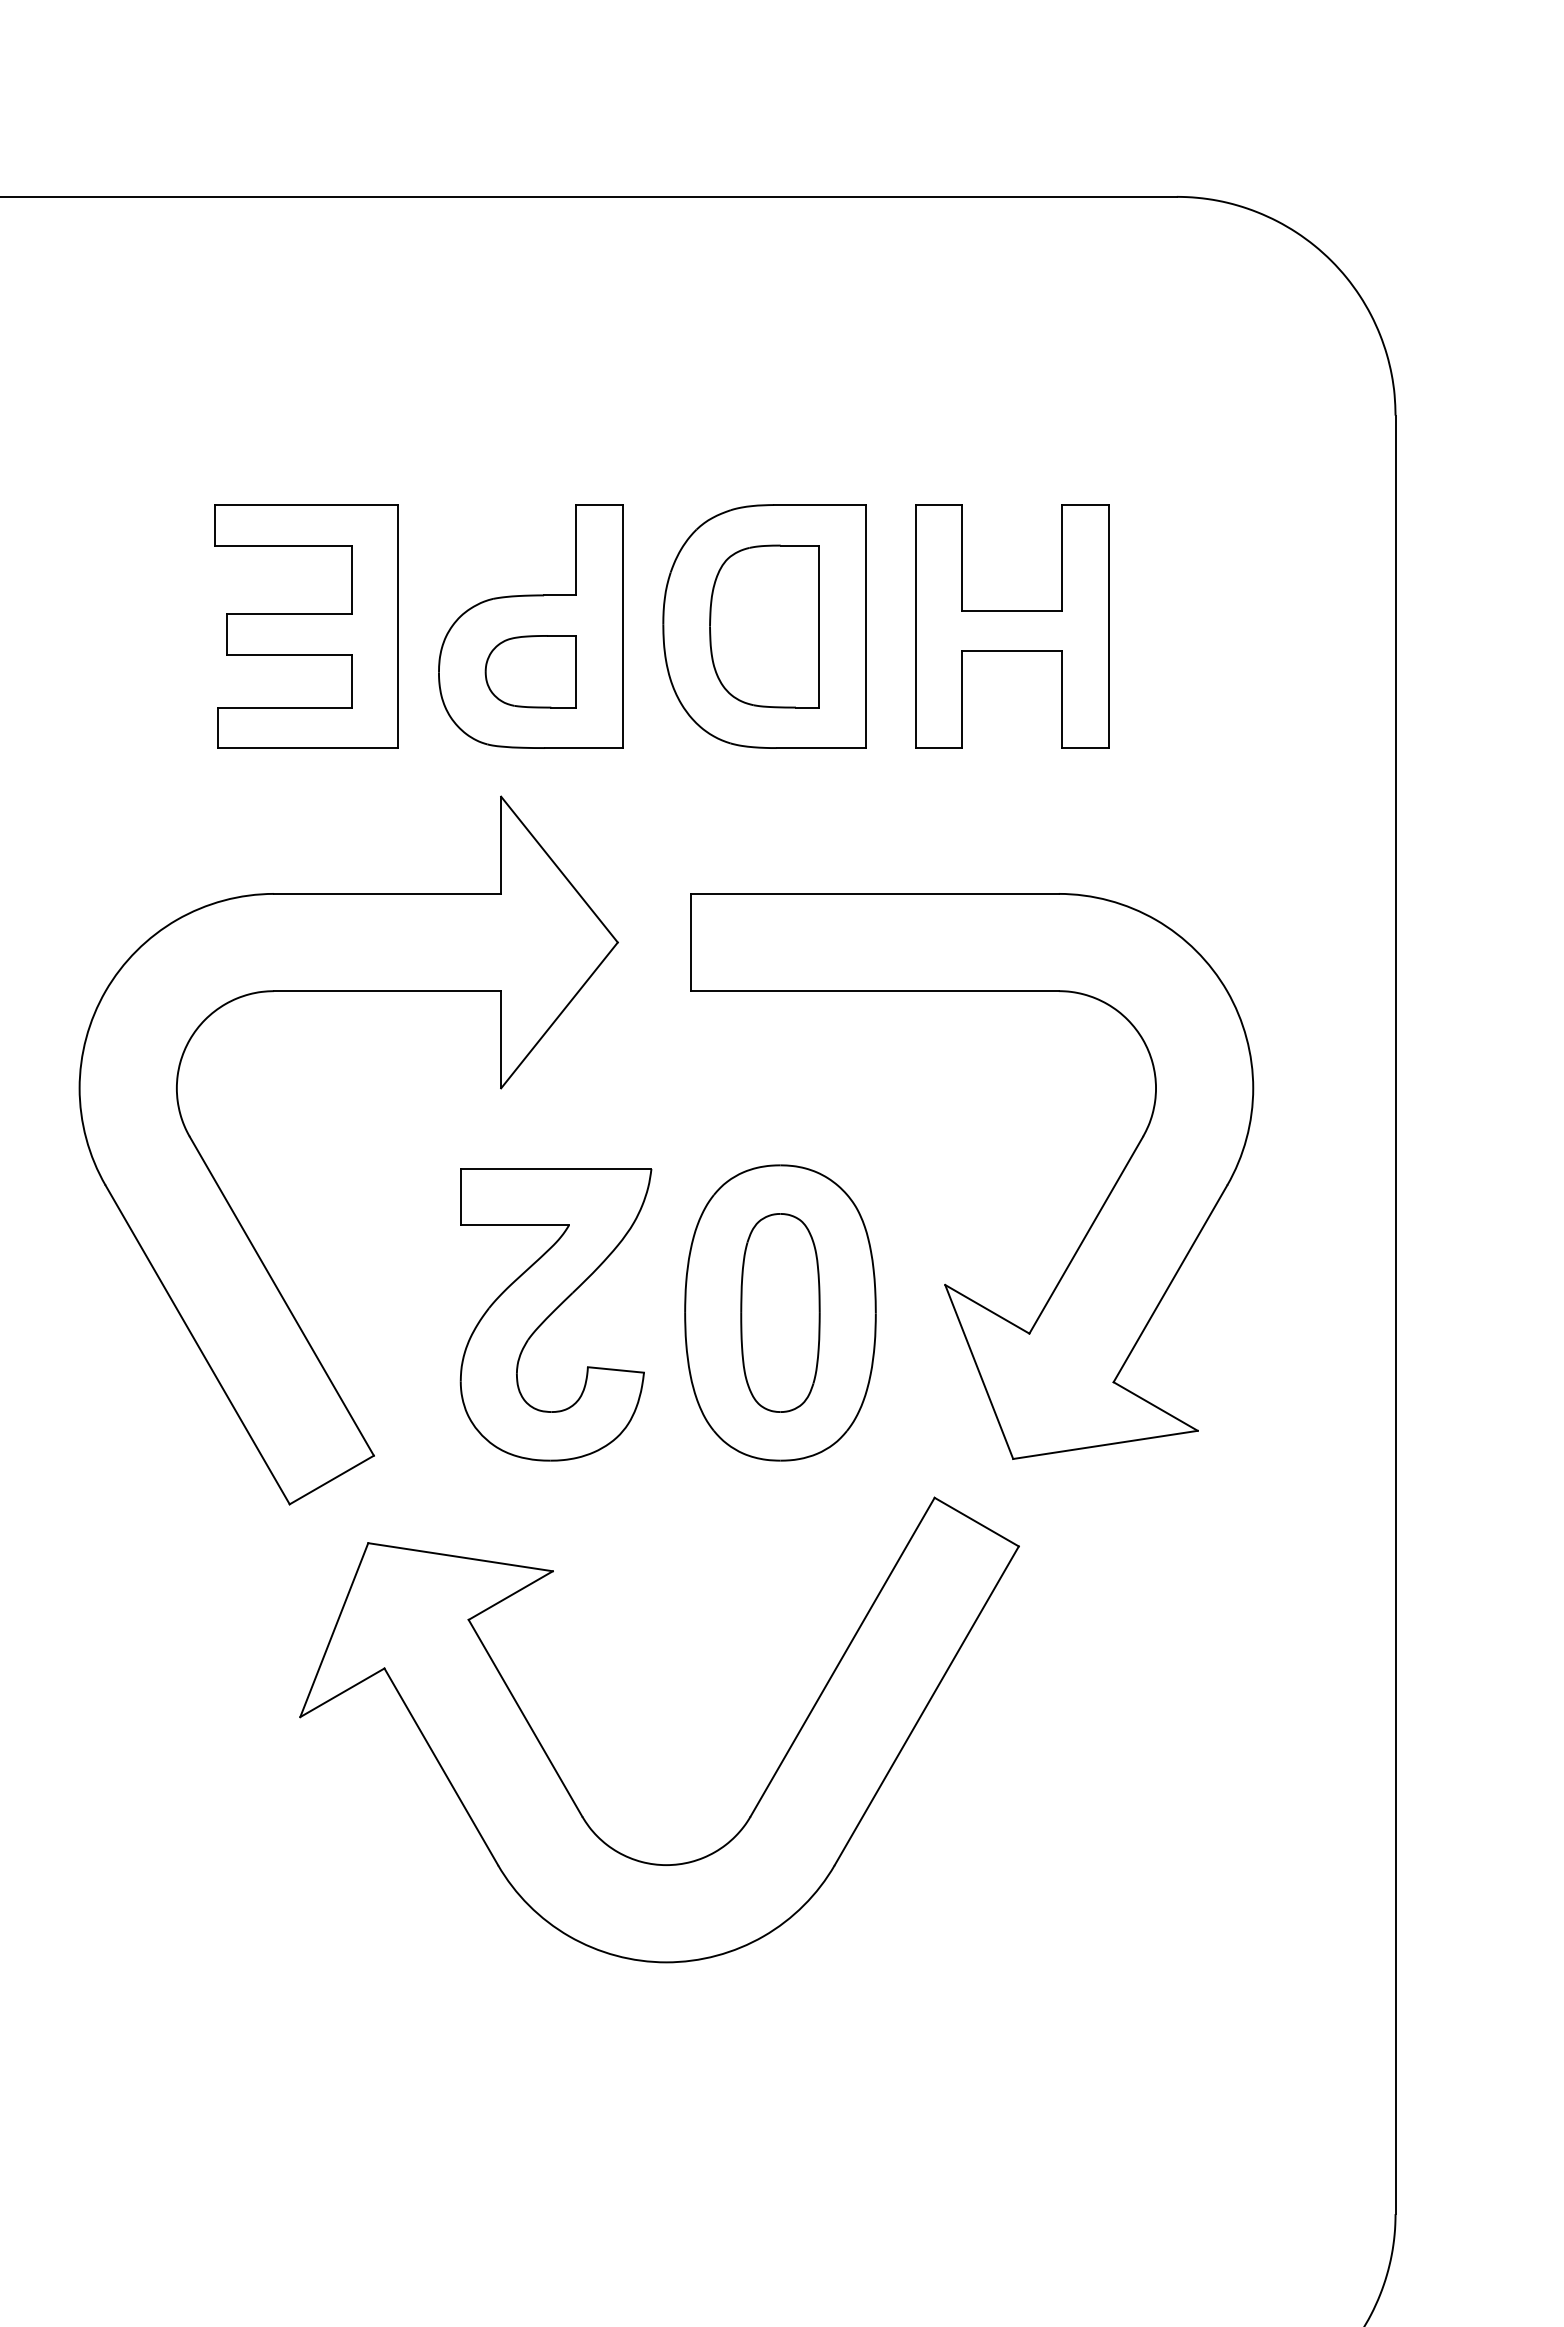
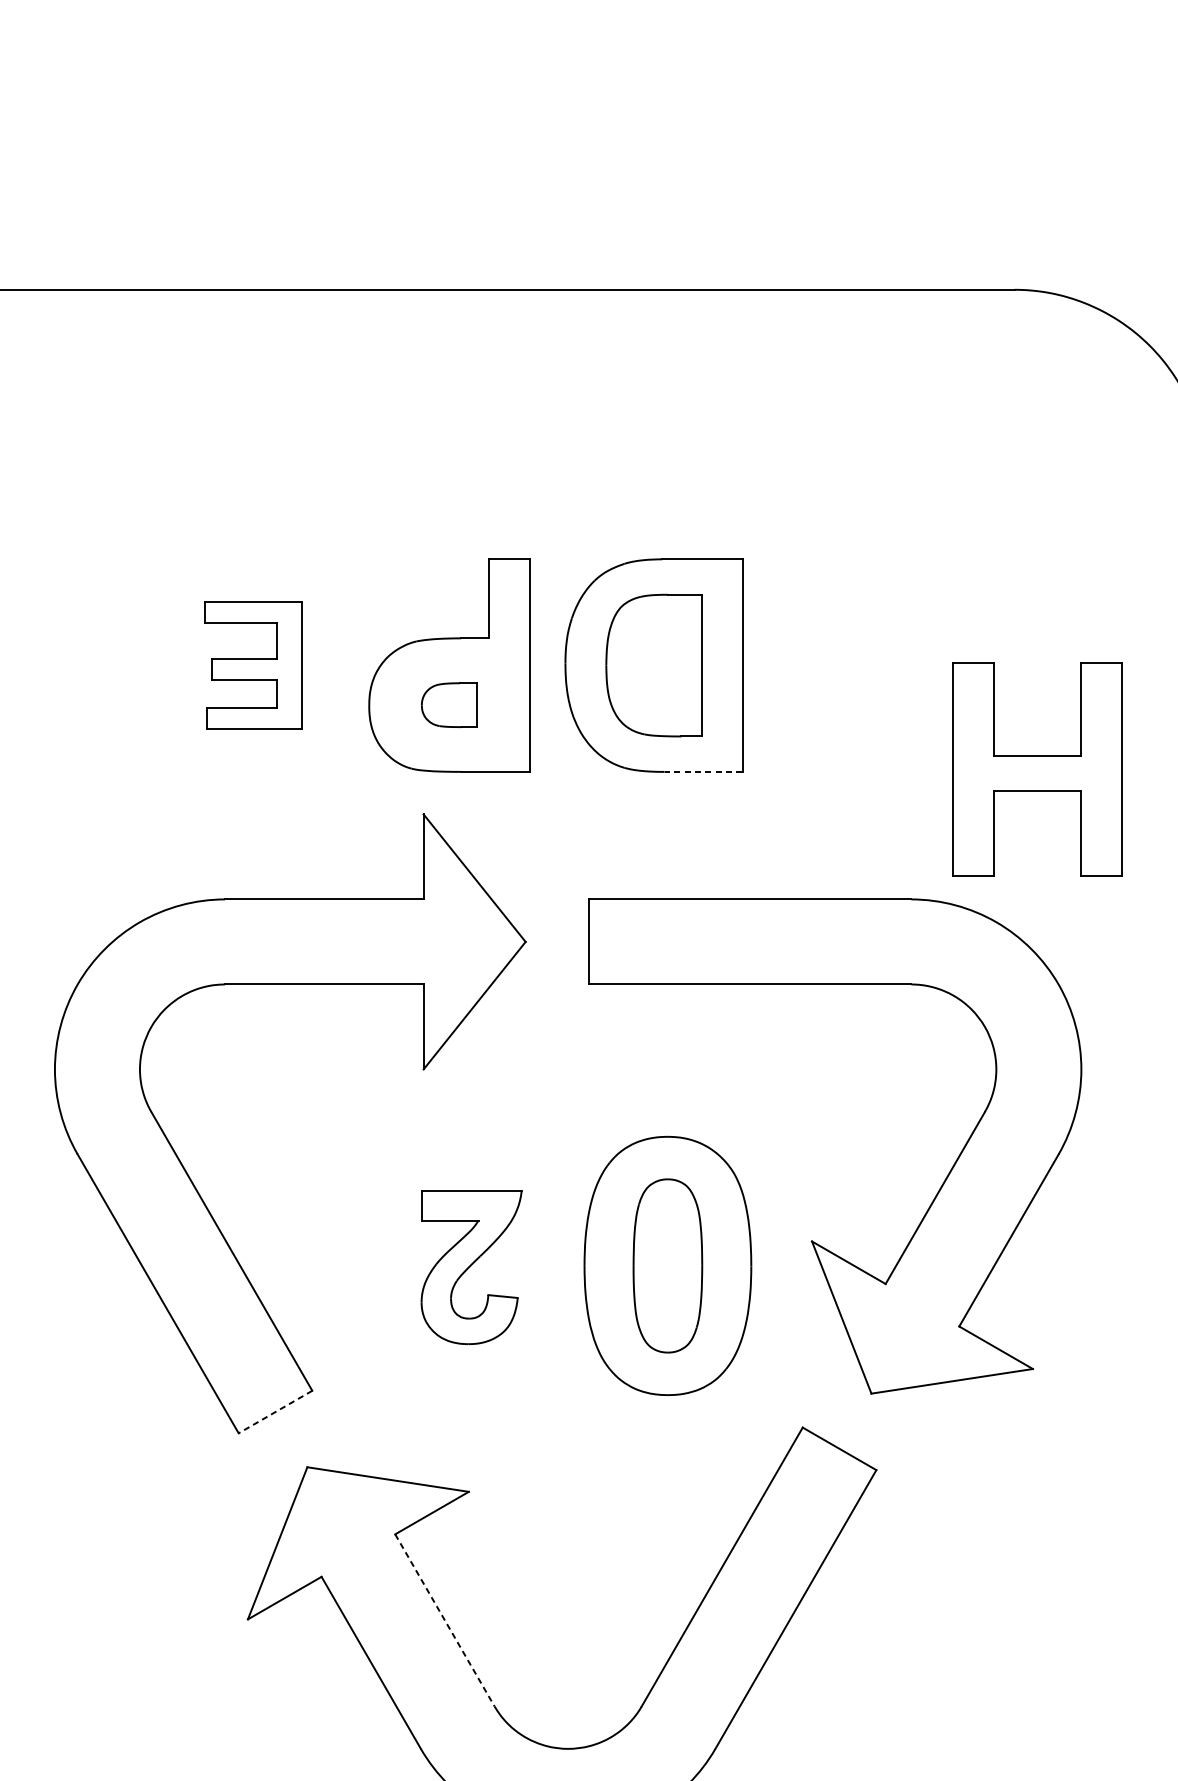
part: (306, 626) -> (253, 665), size x0.6
part: (1012, 626) -> (1037, 769), moved
part: (530, 671) -> (449, 704), size x0.7
line: (821, 748) -> (703, 772), solid -> dashed
part: (555, 1314) -> (471, 1267), size x0.6
line: (331, 1480) -> (275, 1412), solid -> dashed
line: (525, 1718) -> (444, 1620), solid -> dashed

